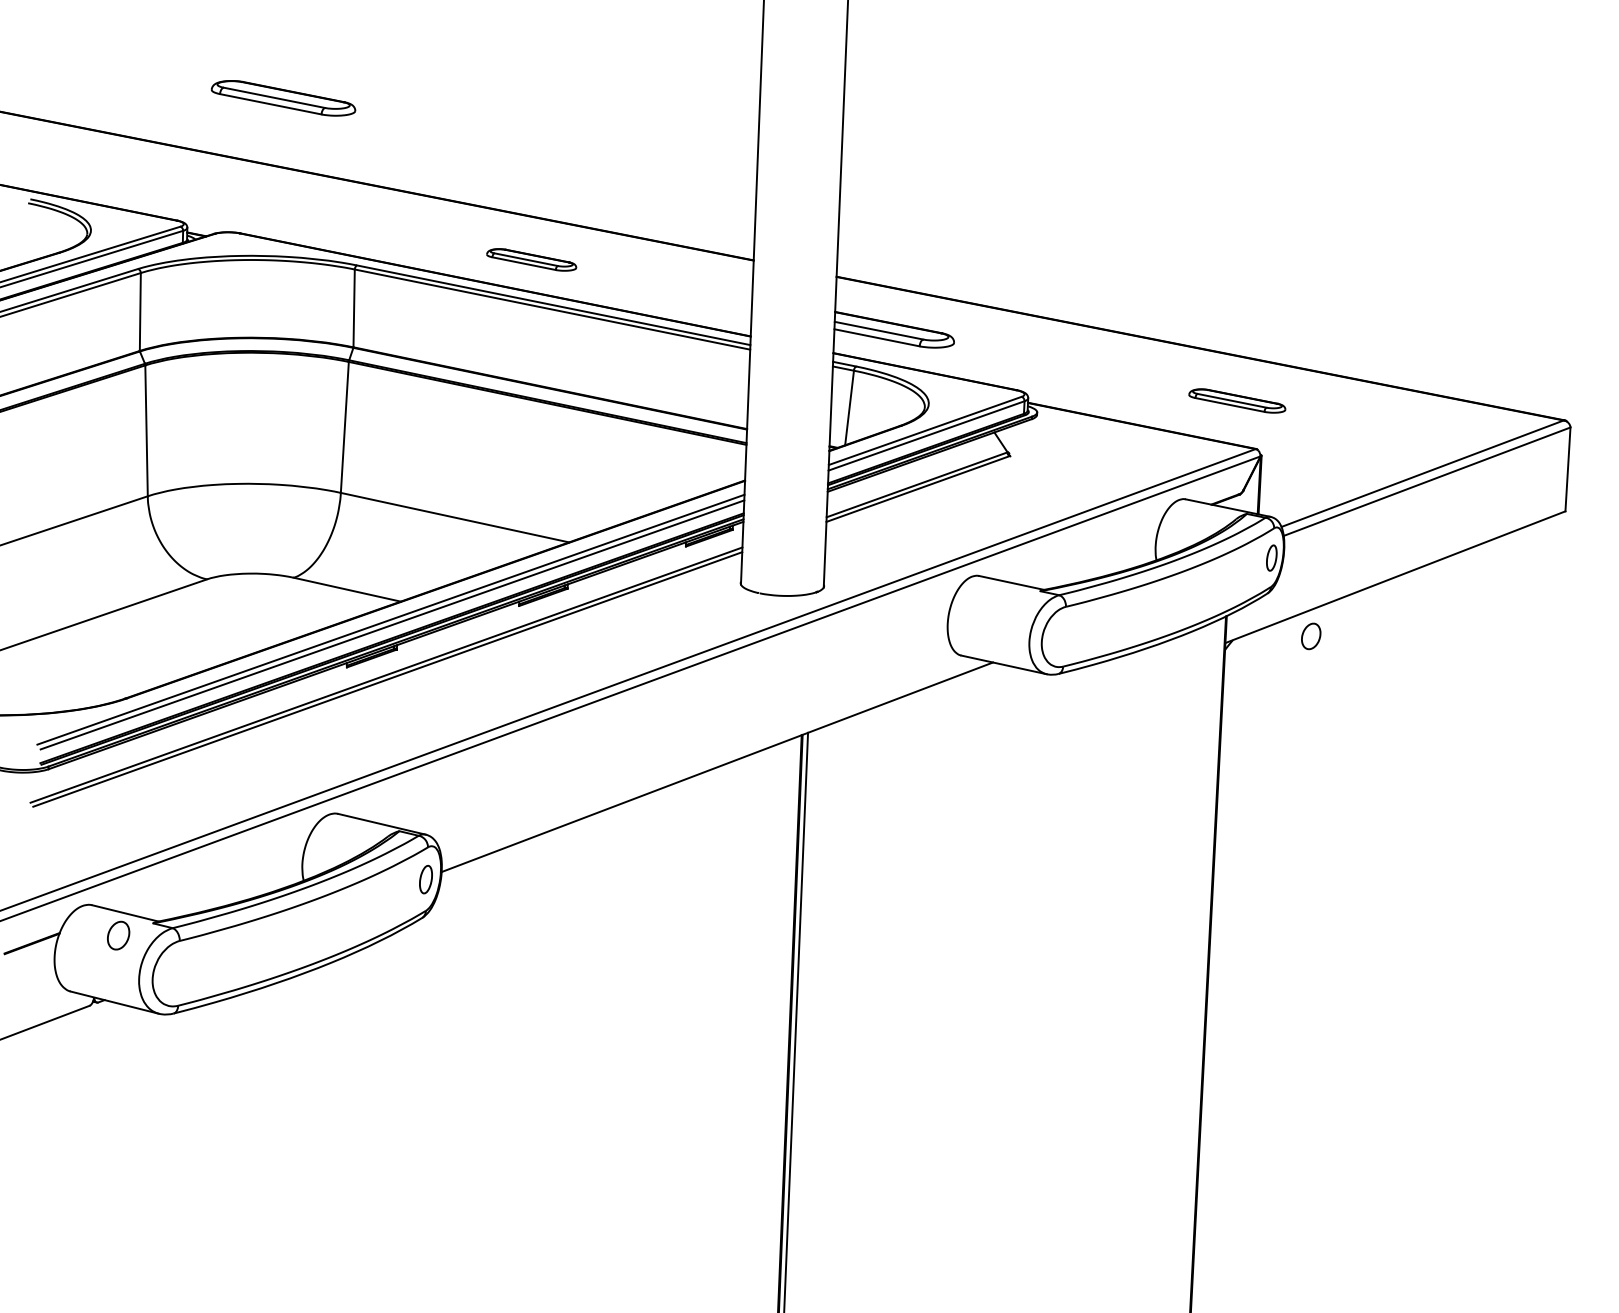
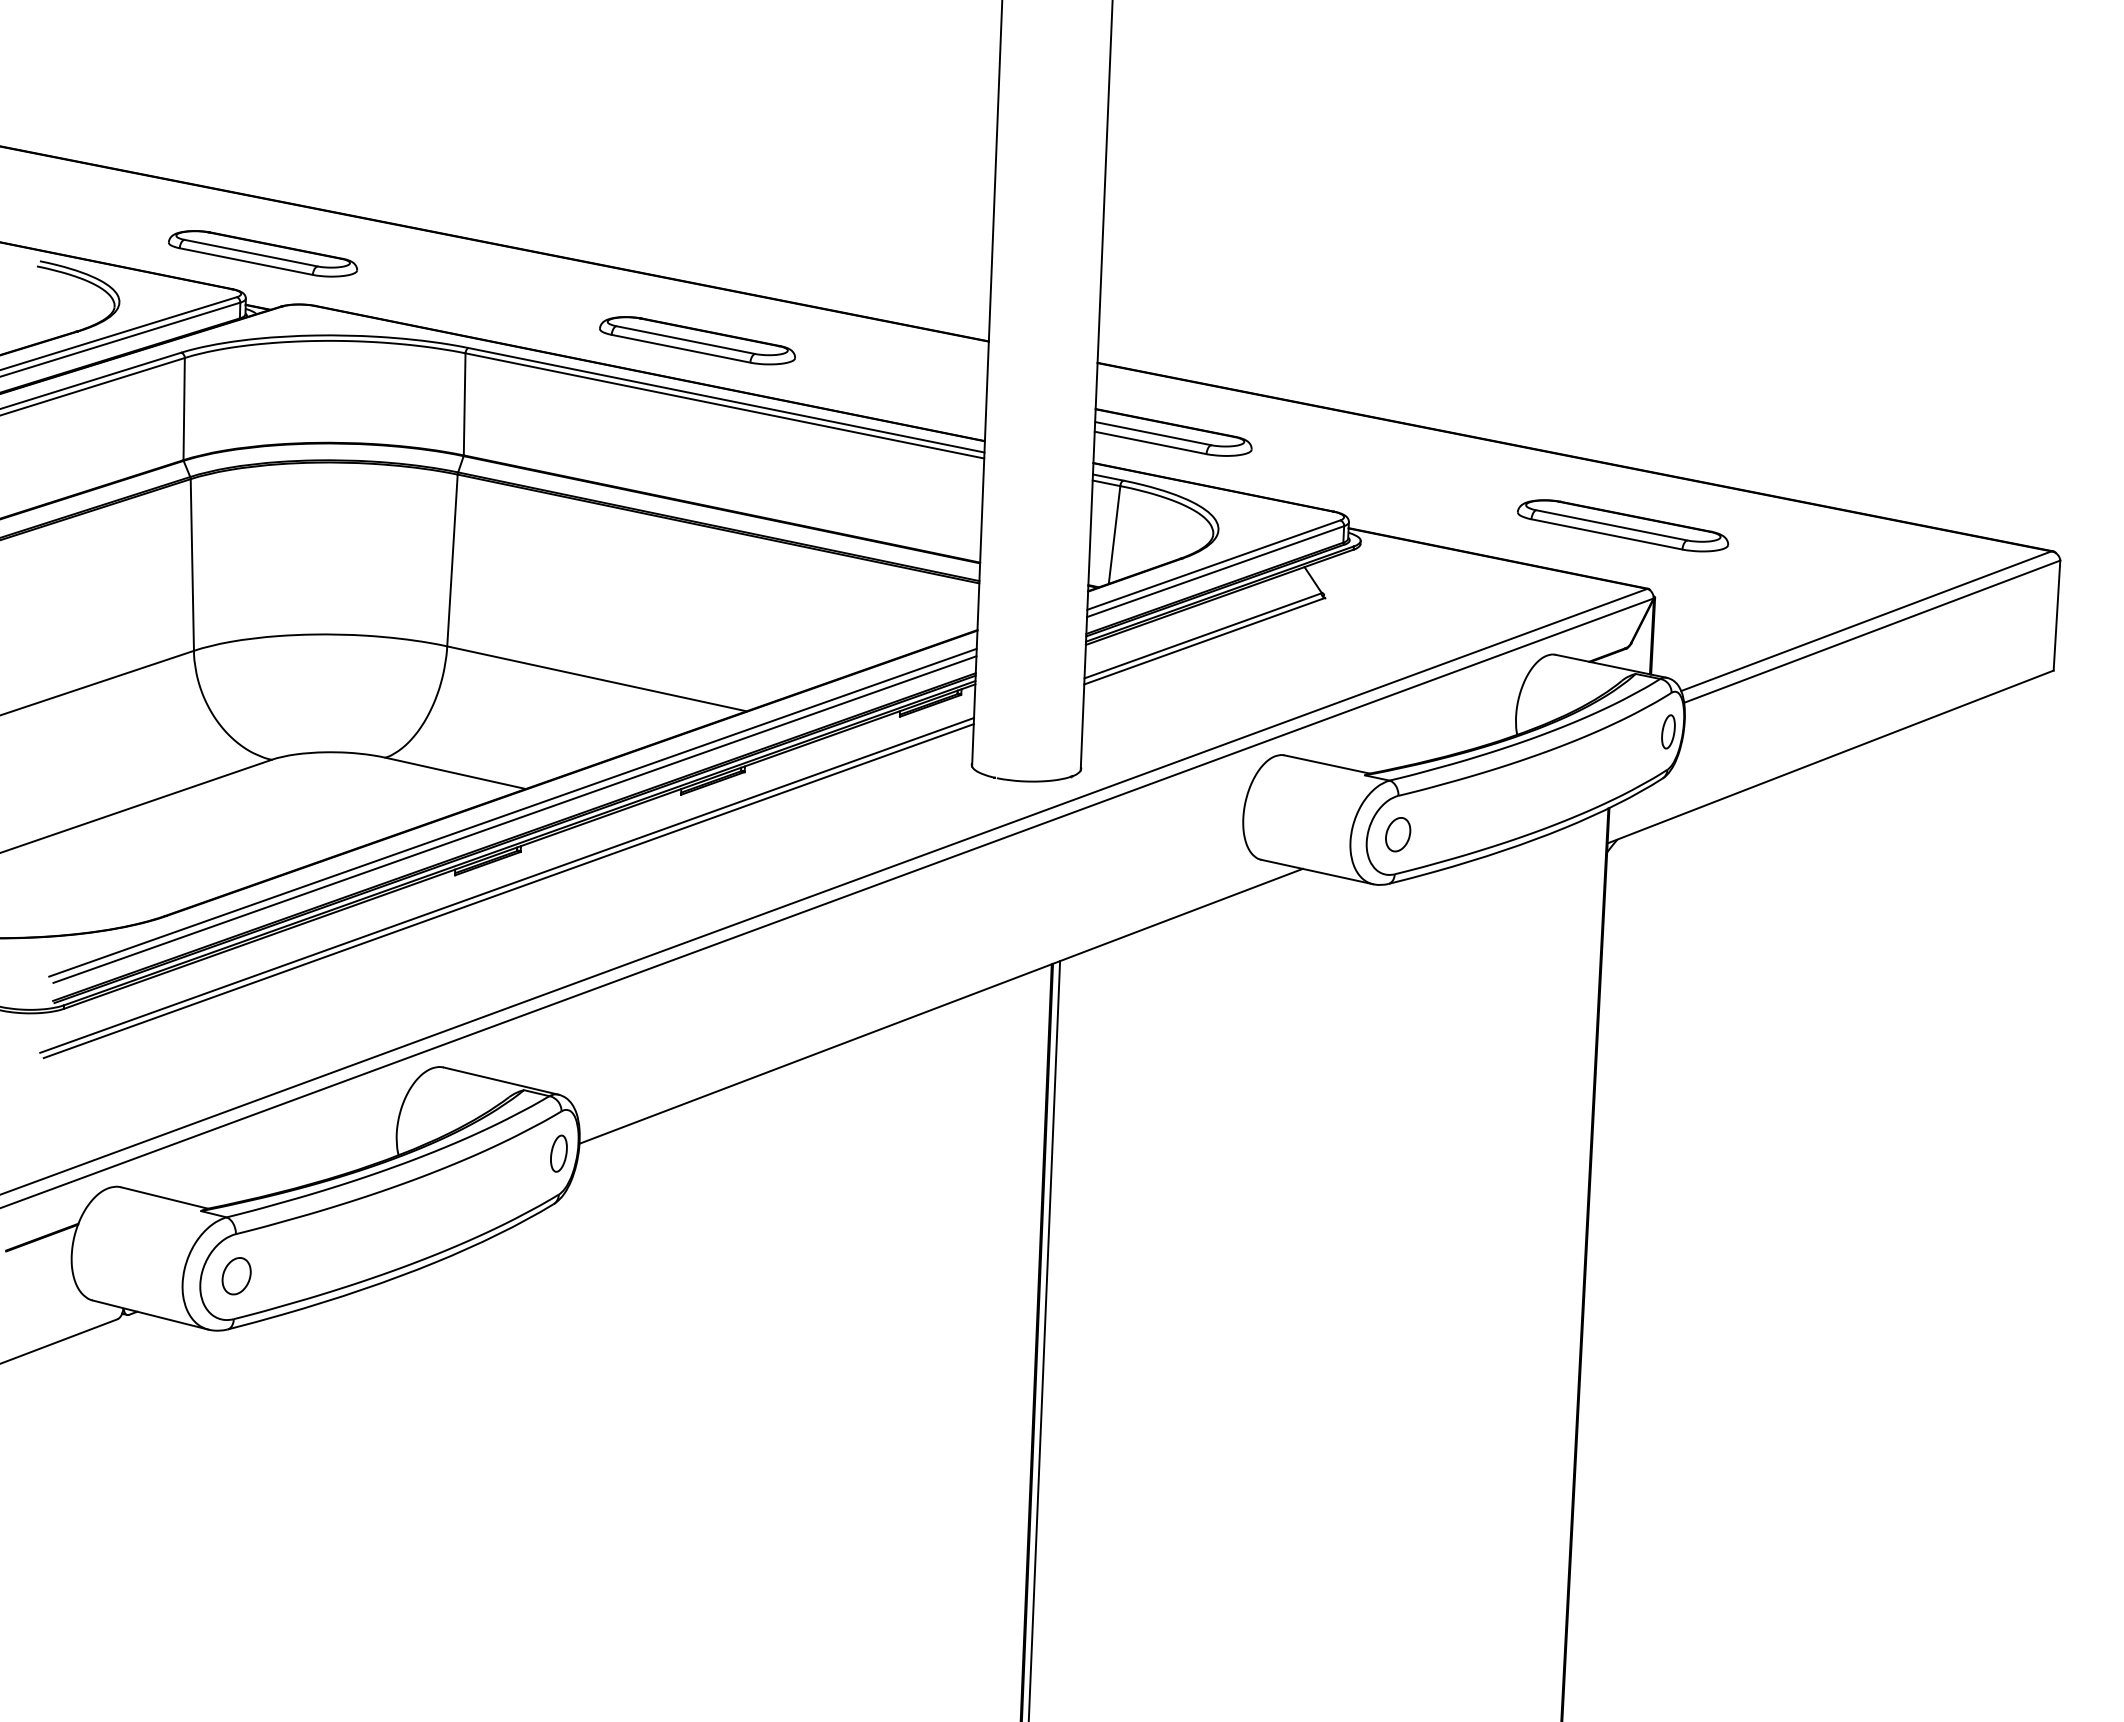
part: (283, 98) -> (262, 253), moved
part: (531, 259) -> (697, 340), size x1.67
part: (1237, 400) -> (1623, 525), size x1.67
part: (1311, 636) -> (1398, 834), moved
part: (118, 935) -> (236, 1276), moved

